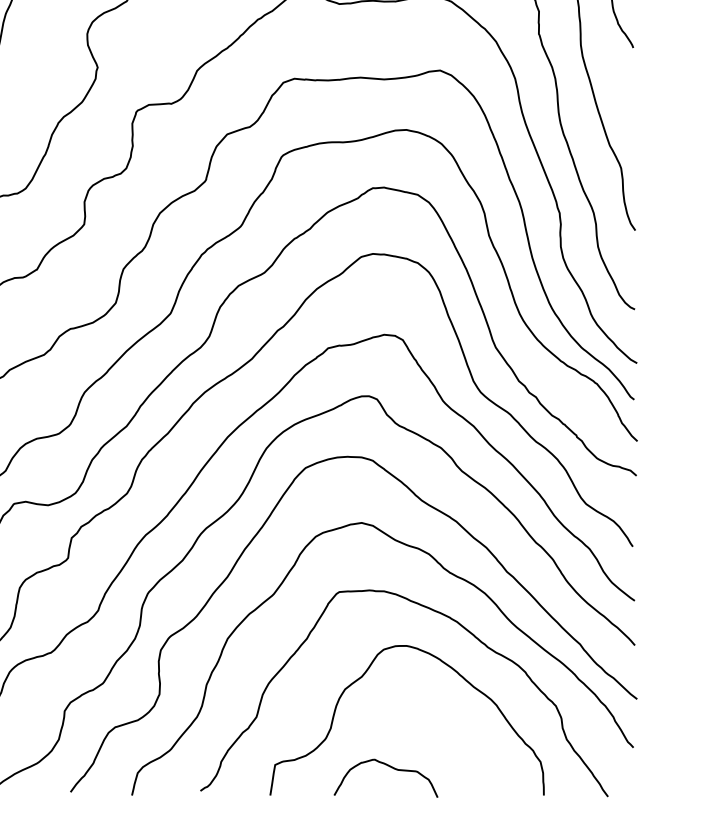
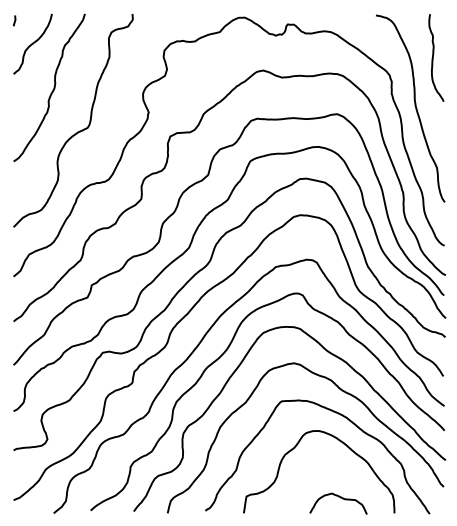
curve: (389, 768) -> (340, 498), moved

